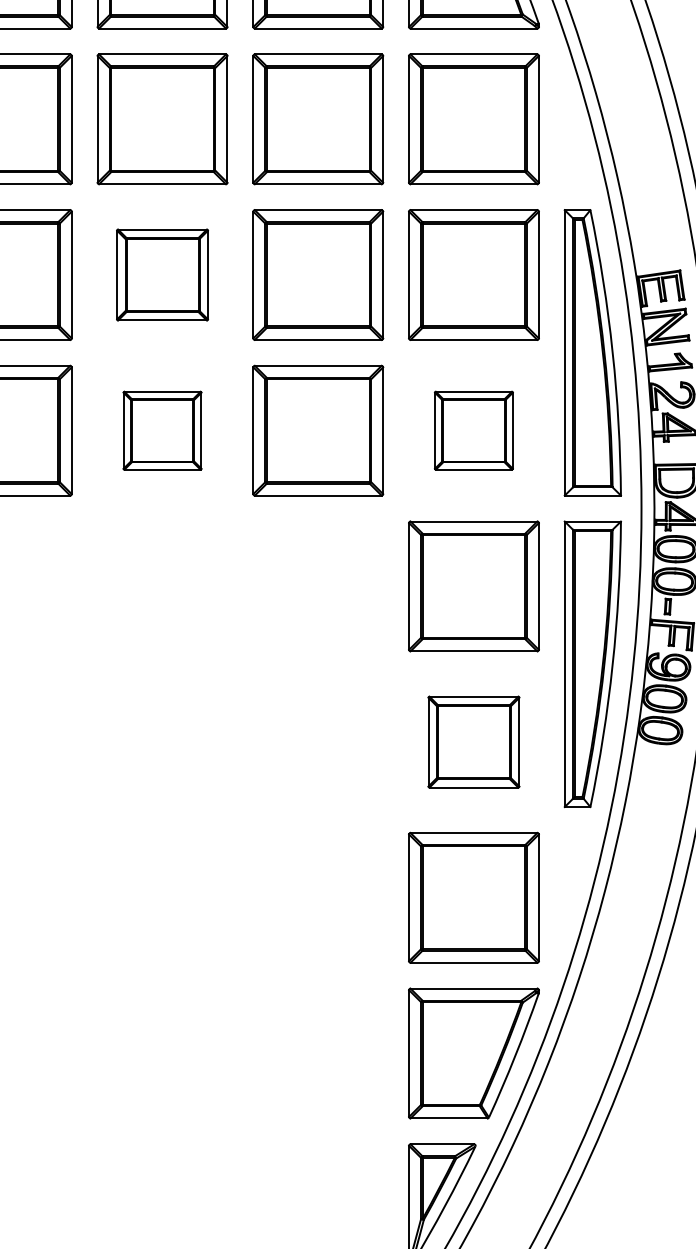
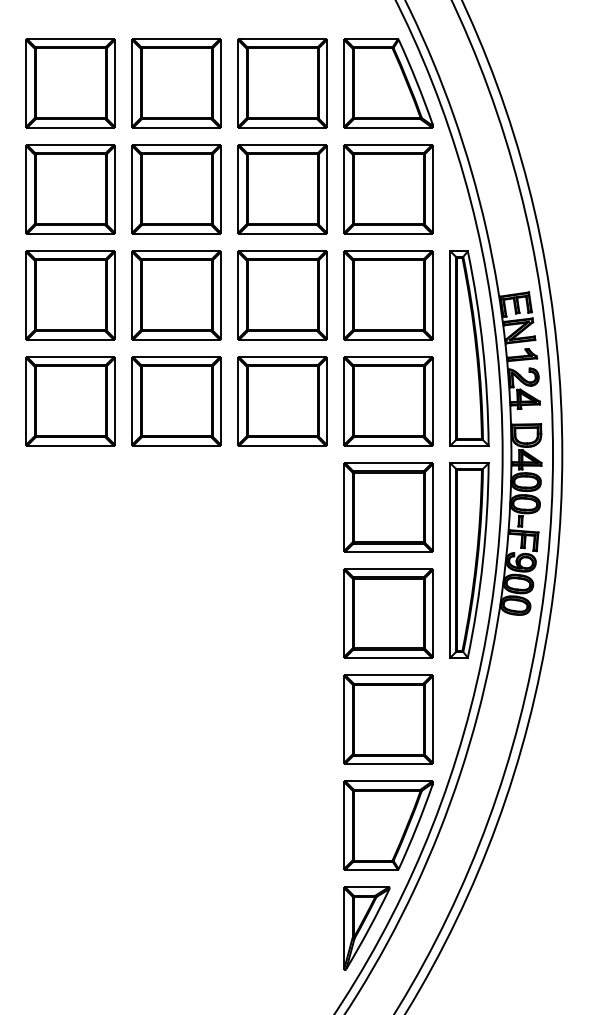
part: (162, 275) -> (176, 295), size x1.43
part: (162, 430) -> (176, 401), size x1.67
part: (473, 430) -> (388, 401), size x1.67
part: (473, 742) -> (388, 613), size x1.43

